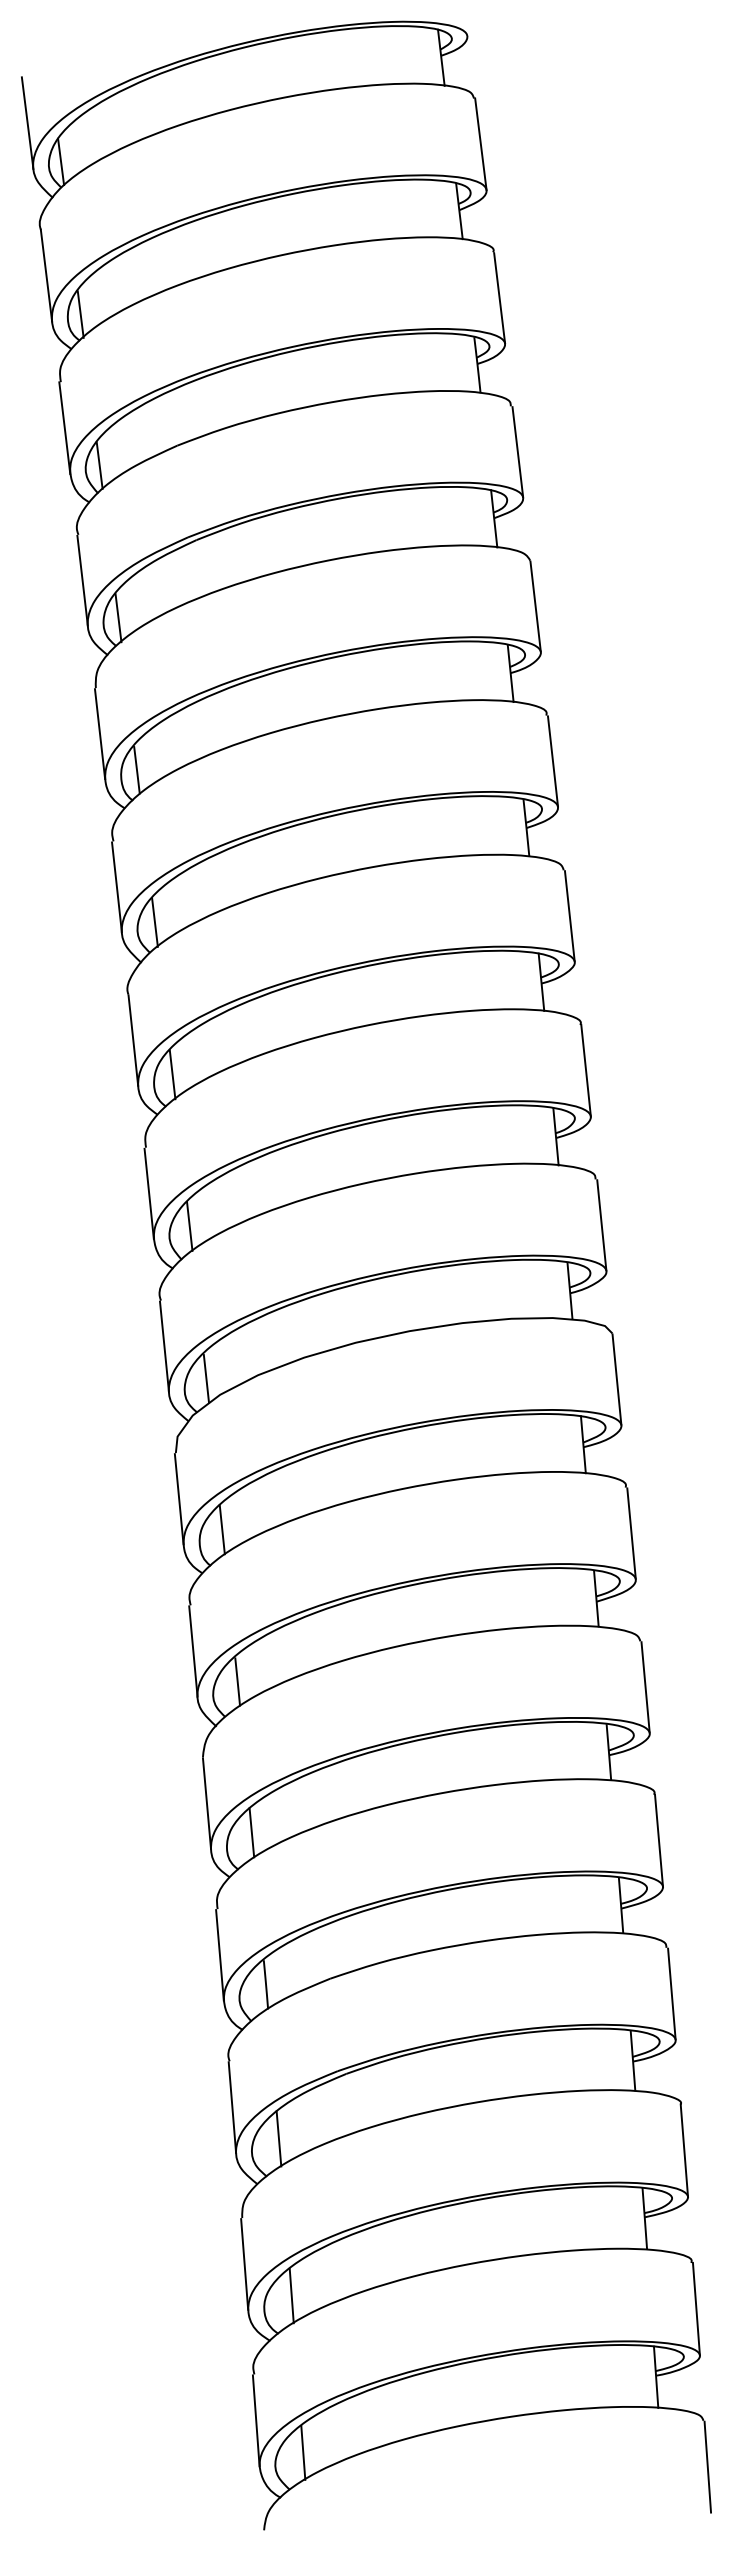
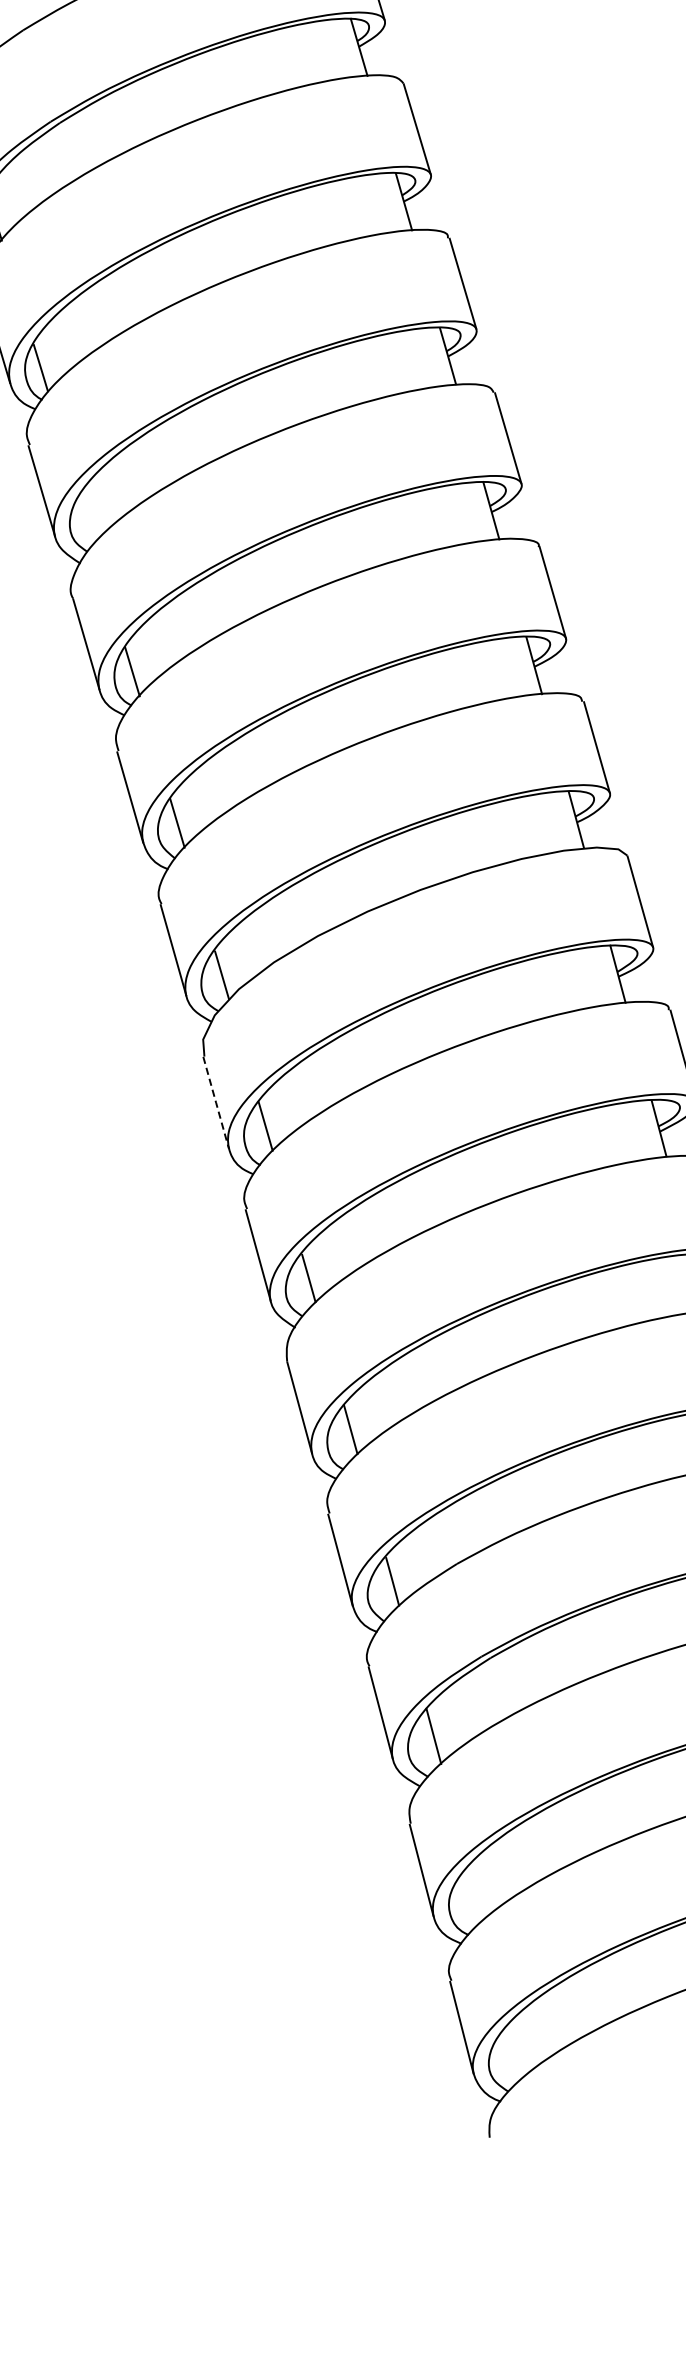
line: (154, 922) -> (86, 520), removed
line: (179, 1499) -> (216, 1103), solid -> dashed
line: (291, 2295) -> (475, 1893), removed
line: (303, 2452) -> (515, 2051), removed

